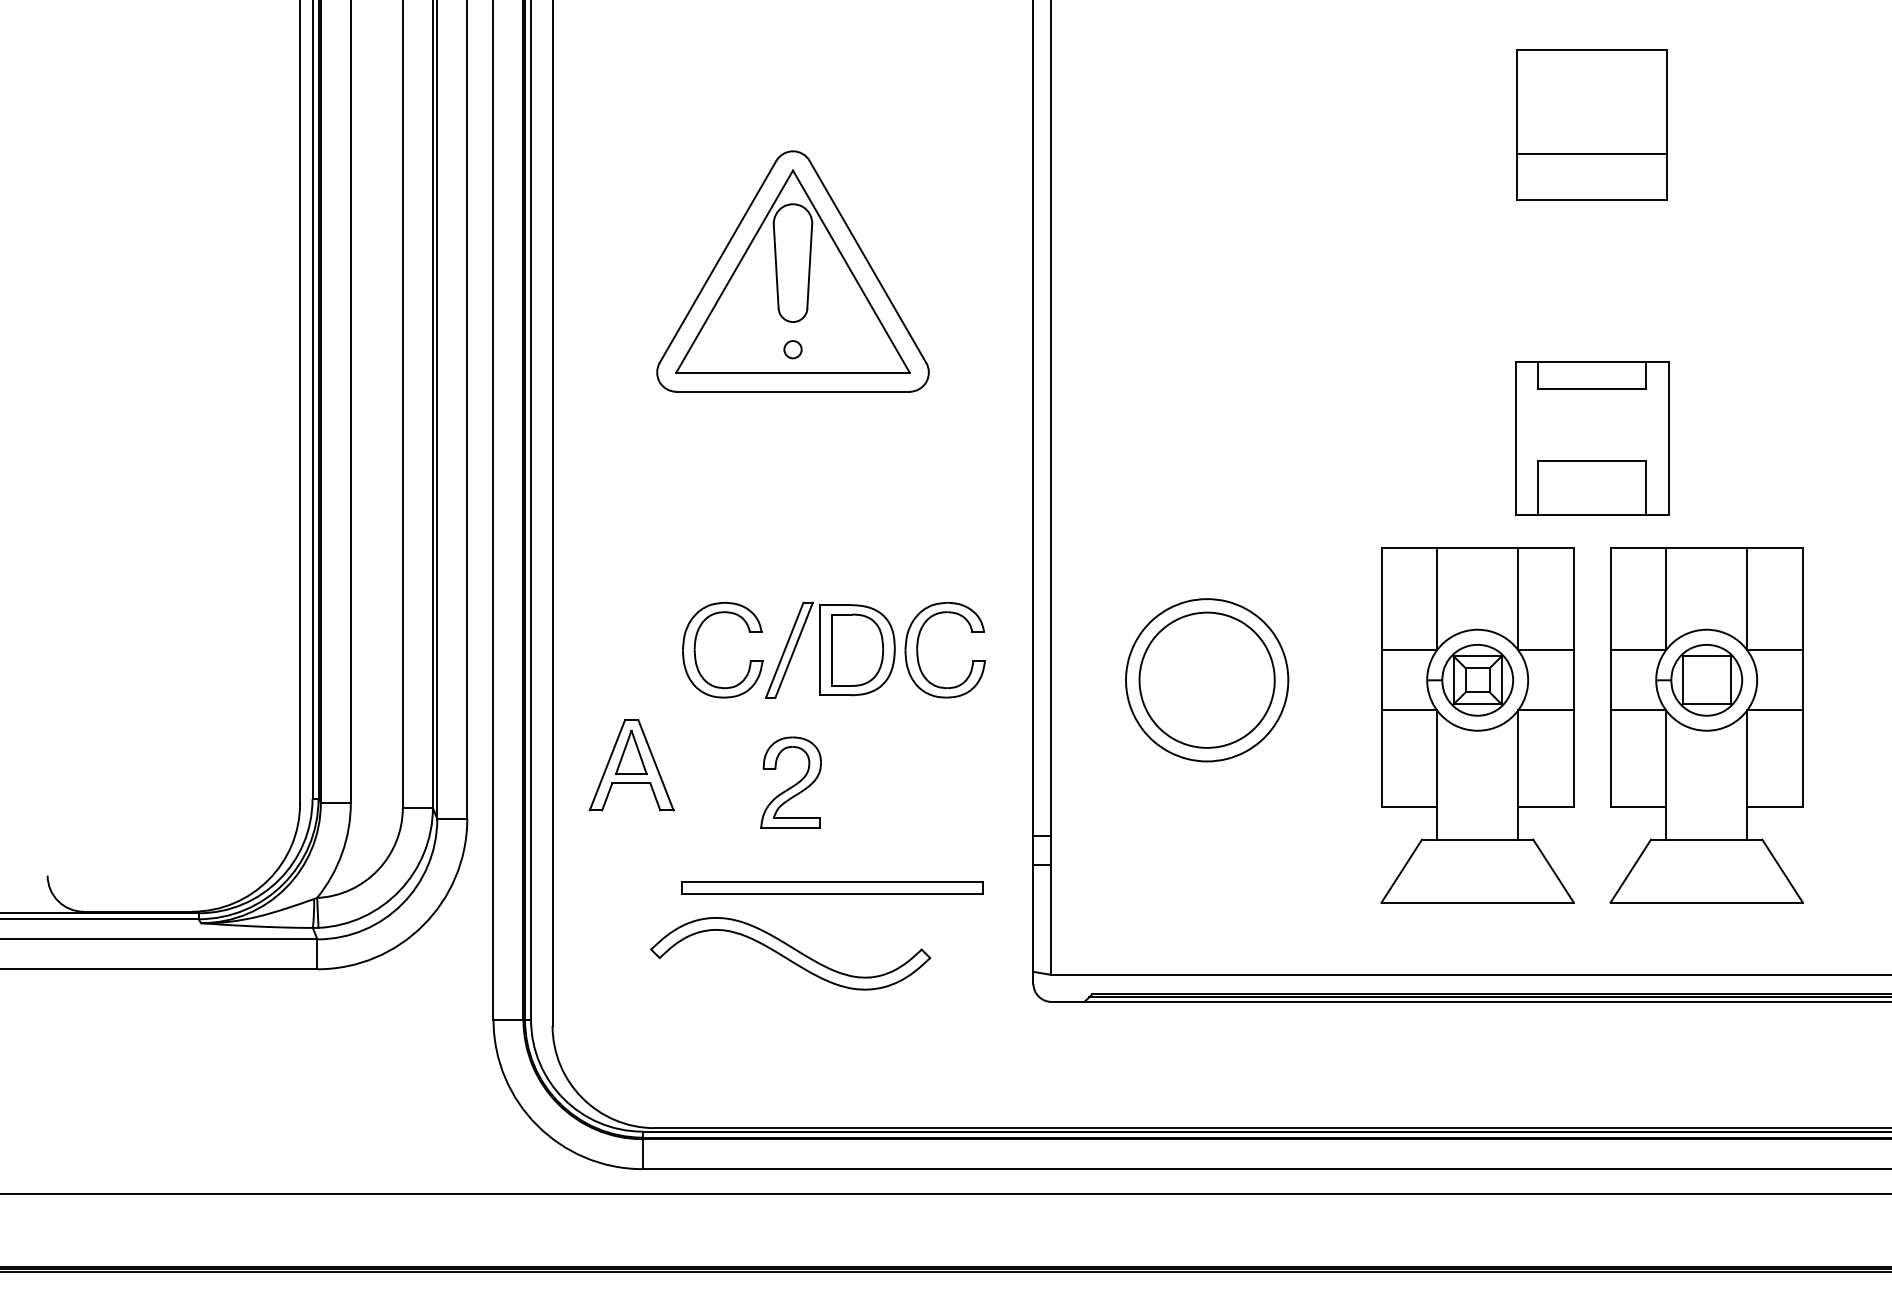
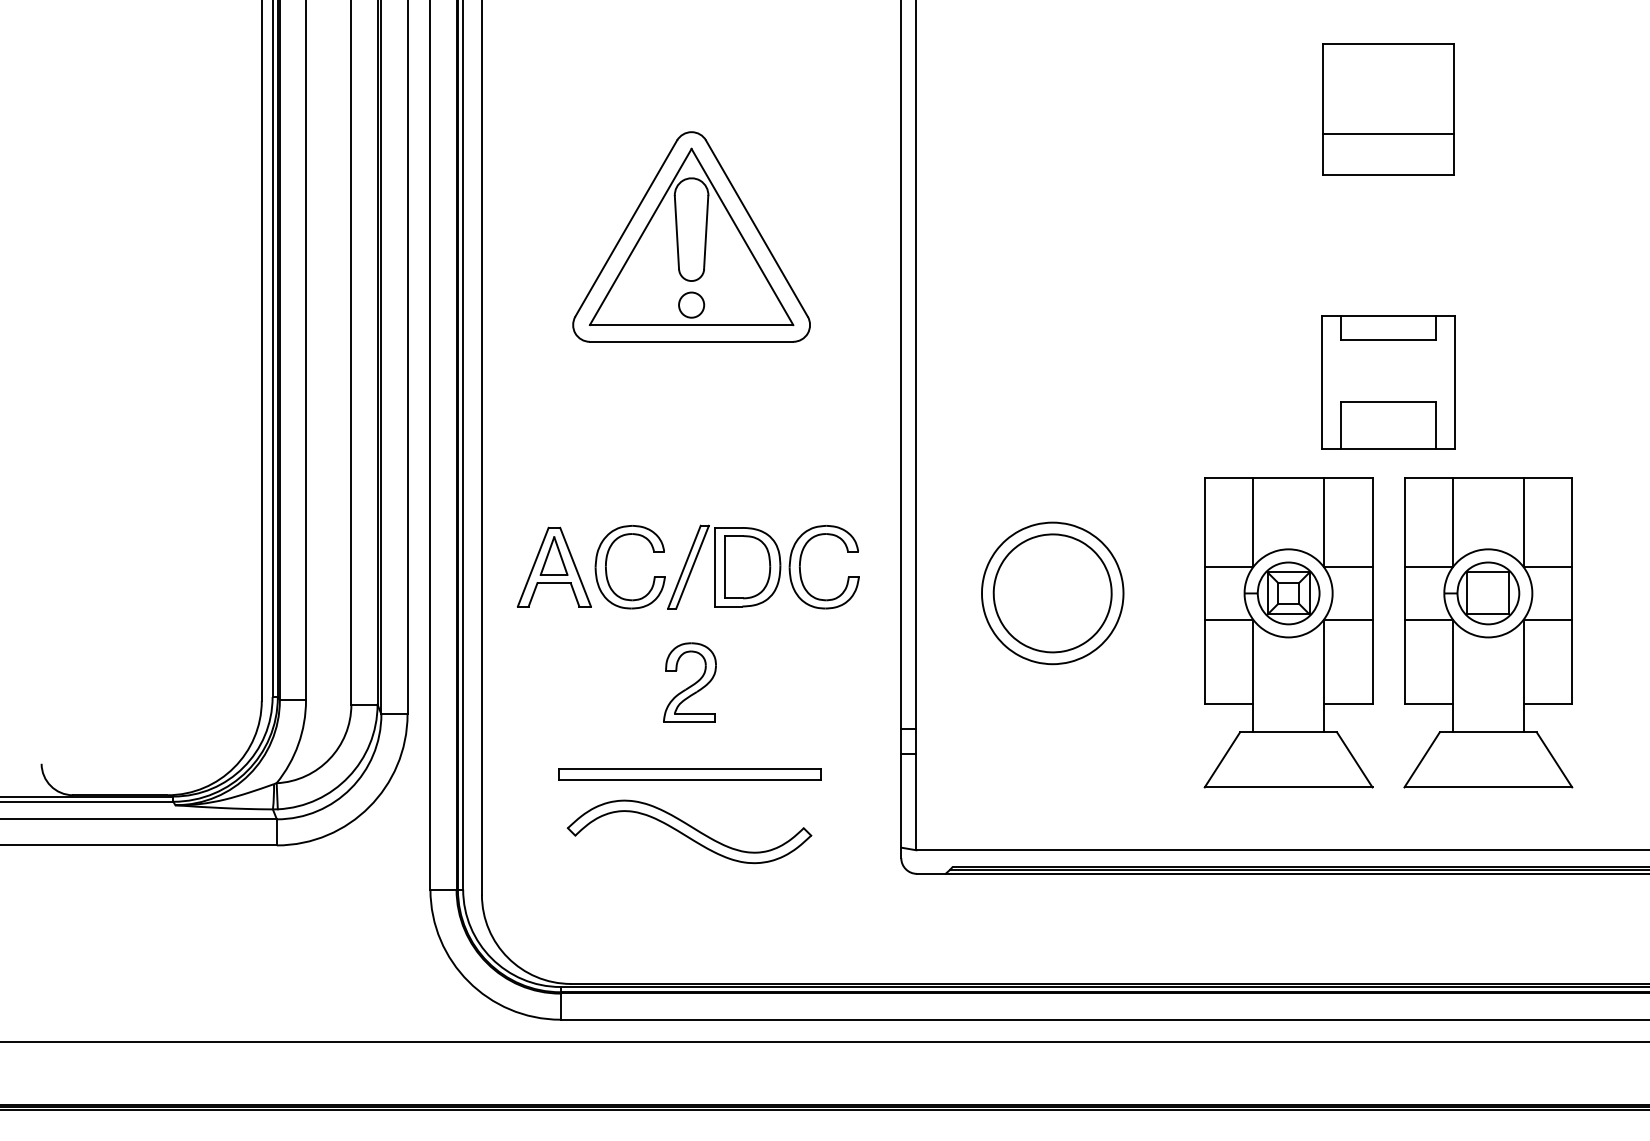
circle: (792, 349) -> (691, 304), size x1.67
part: (631, 765) -> (554, 567), moved
part: (832, 887) -> (689, 774), moved

